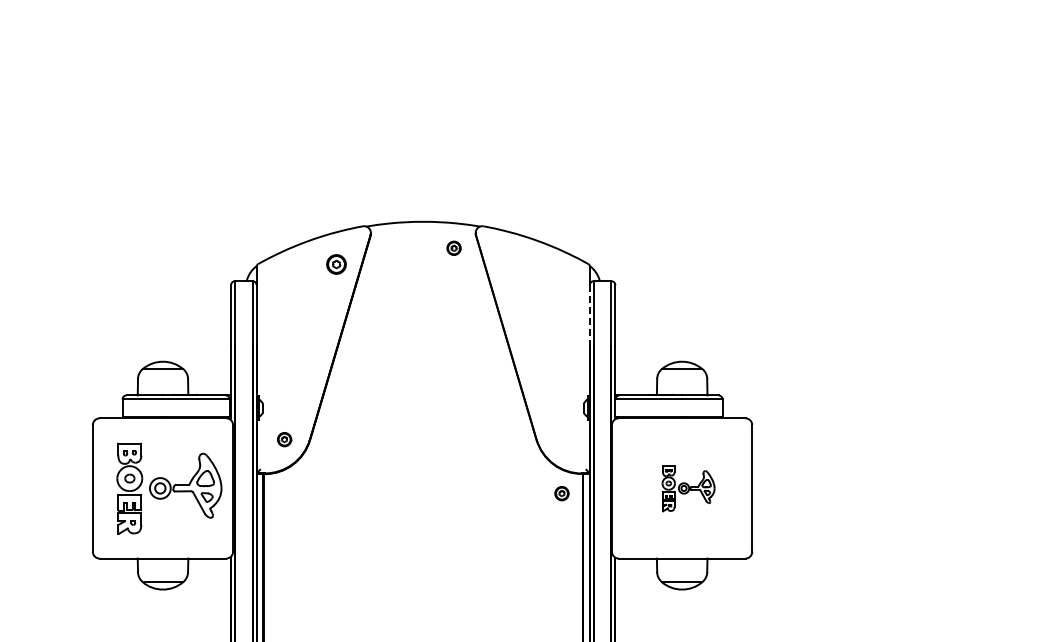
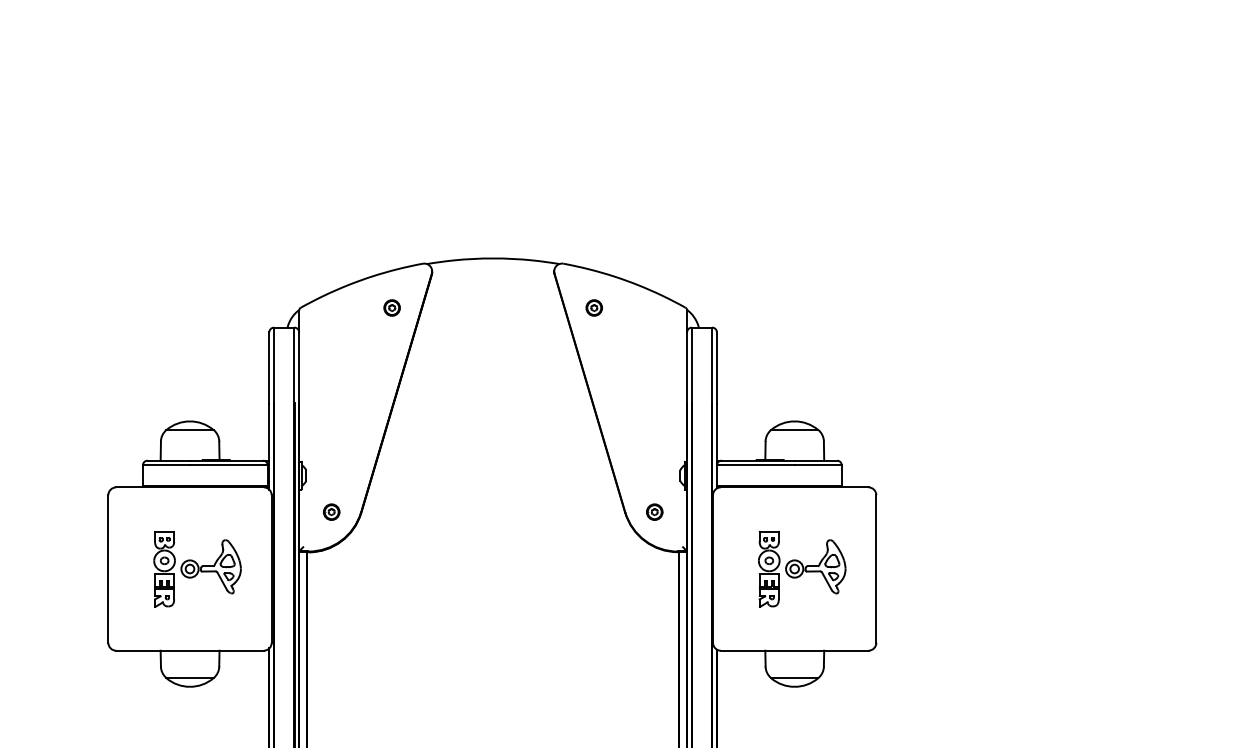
part: (453, 247) -> (593, 307), moved
part: (336, 263) -> (392, 307), size x0.71
line: (589, 315) -> (686, 367), dashed -> solid
part: (169, 488) -> (197, 569), size x0.71
part: (688, 488) -> (802, 569), size x1.43
part: (561, 493) -> (654, 512), moved

